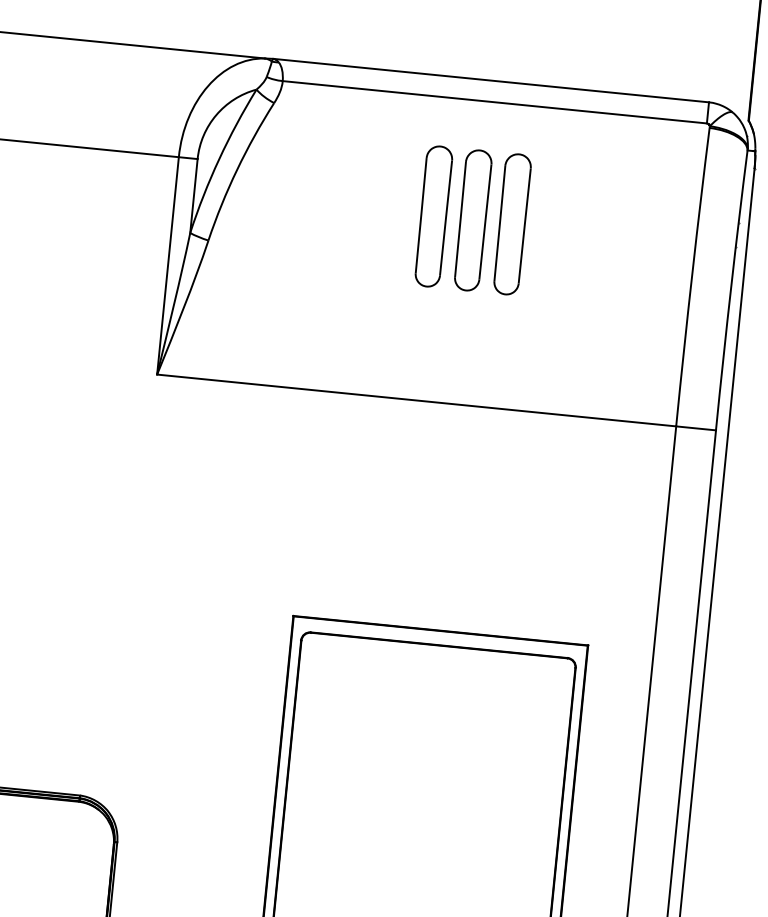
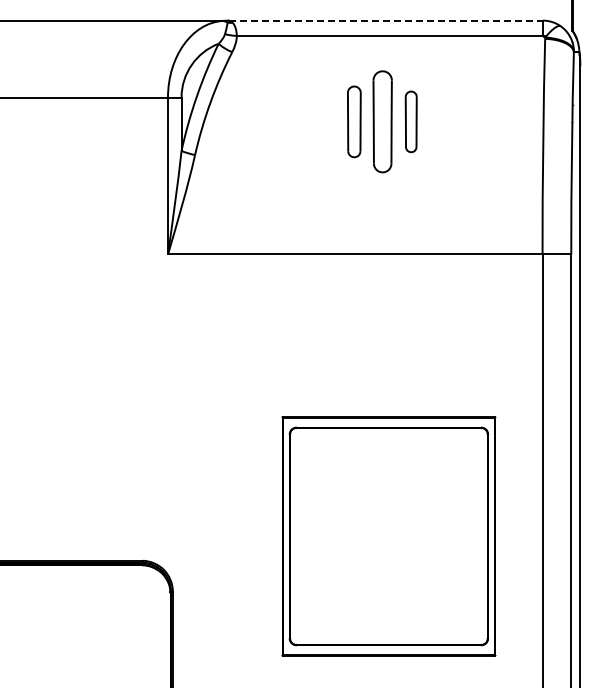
line: (492, 80) -> (386, 20), solid -> dashed
part: (433, 216) -> (354, 121), size x0.7
part: (512, 223) -> (411, 121), size x0.6

